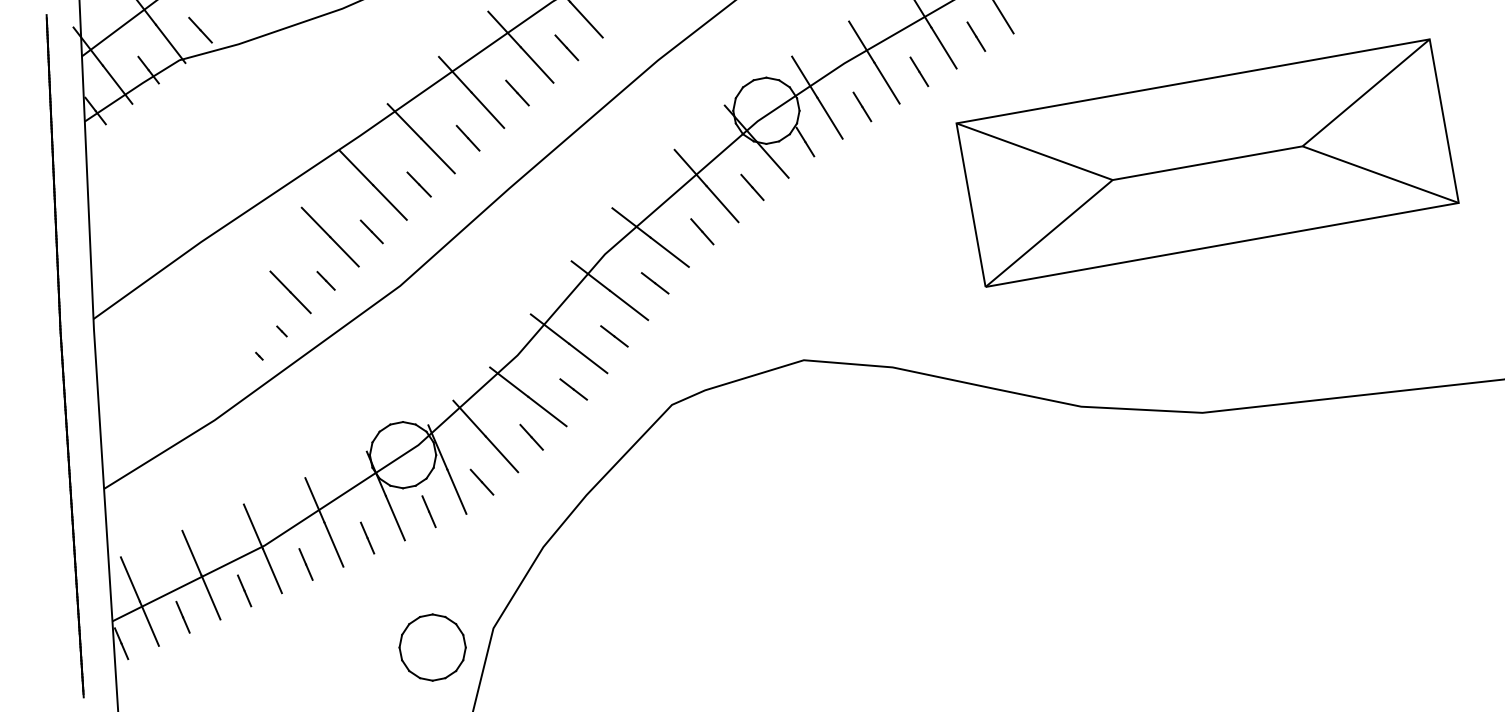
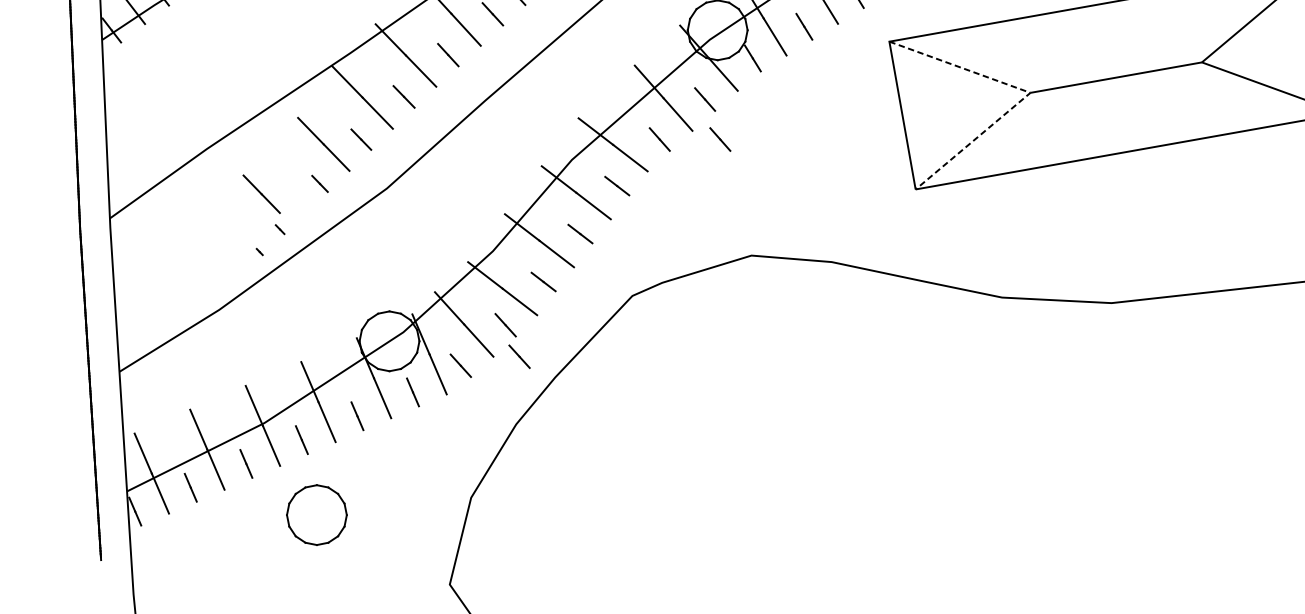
line: (1112, 180) -> (1030, 93), solid -> dashed
line: (769, 231) -> (720, 139), added
line: (290, 292) -> (261, 194), moved
line: (546, 471) -> (519, 356), added
part: (432, 647) -> (316, 515), moved

